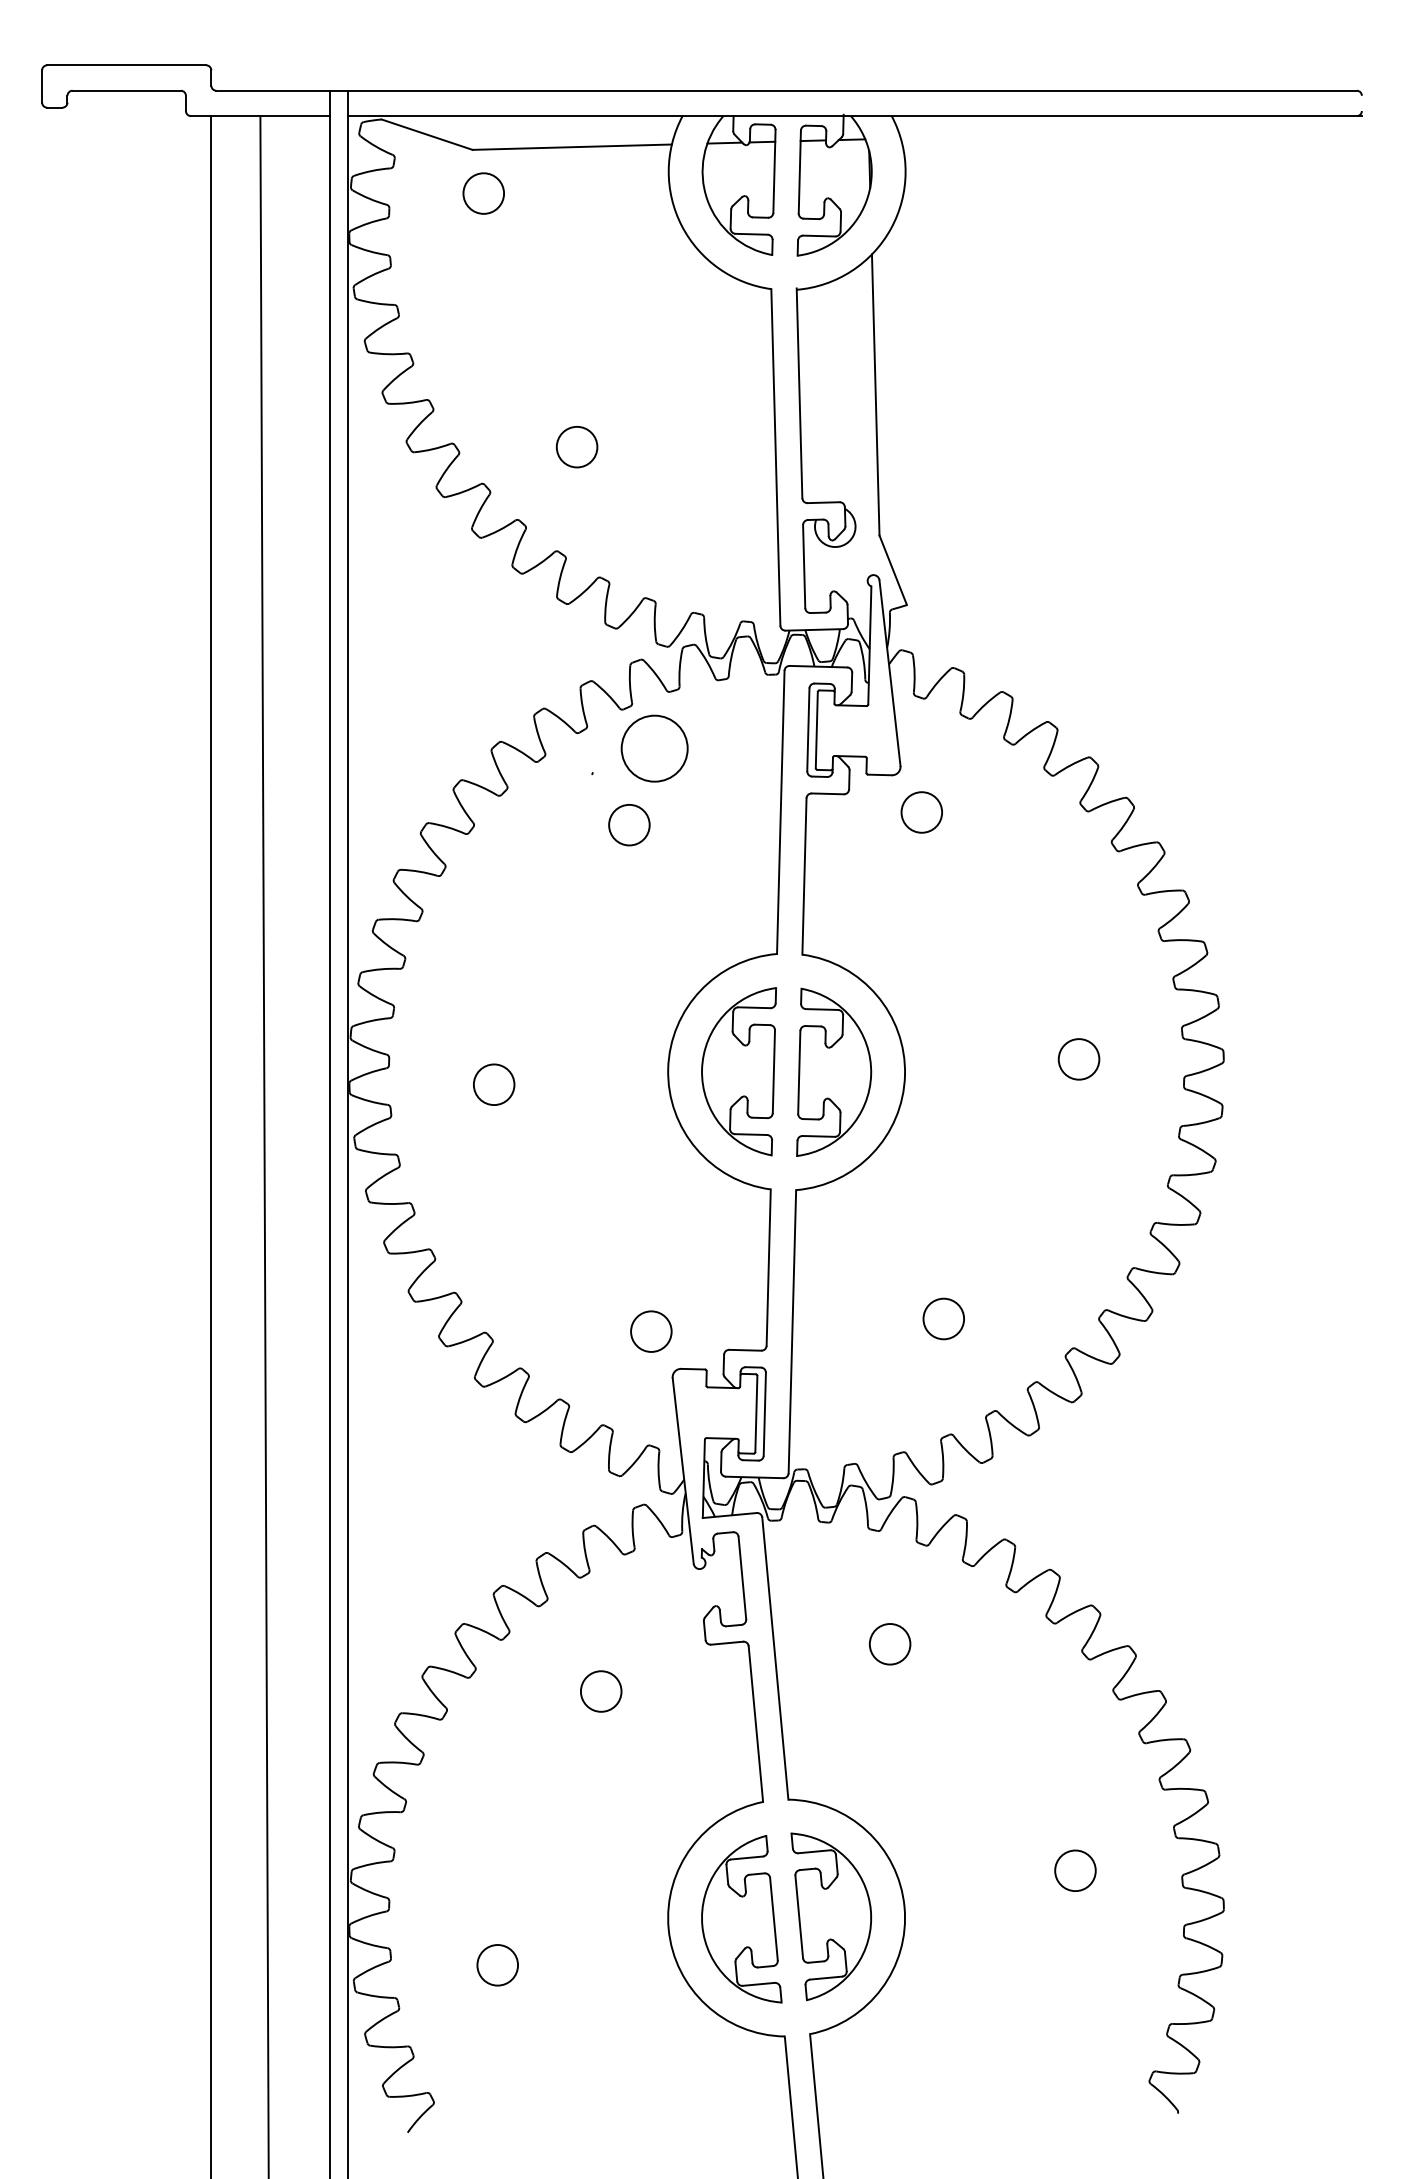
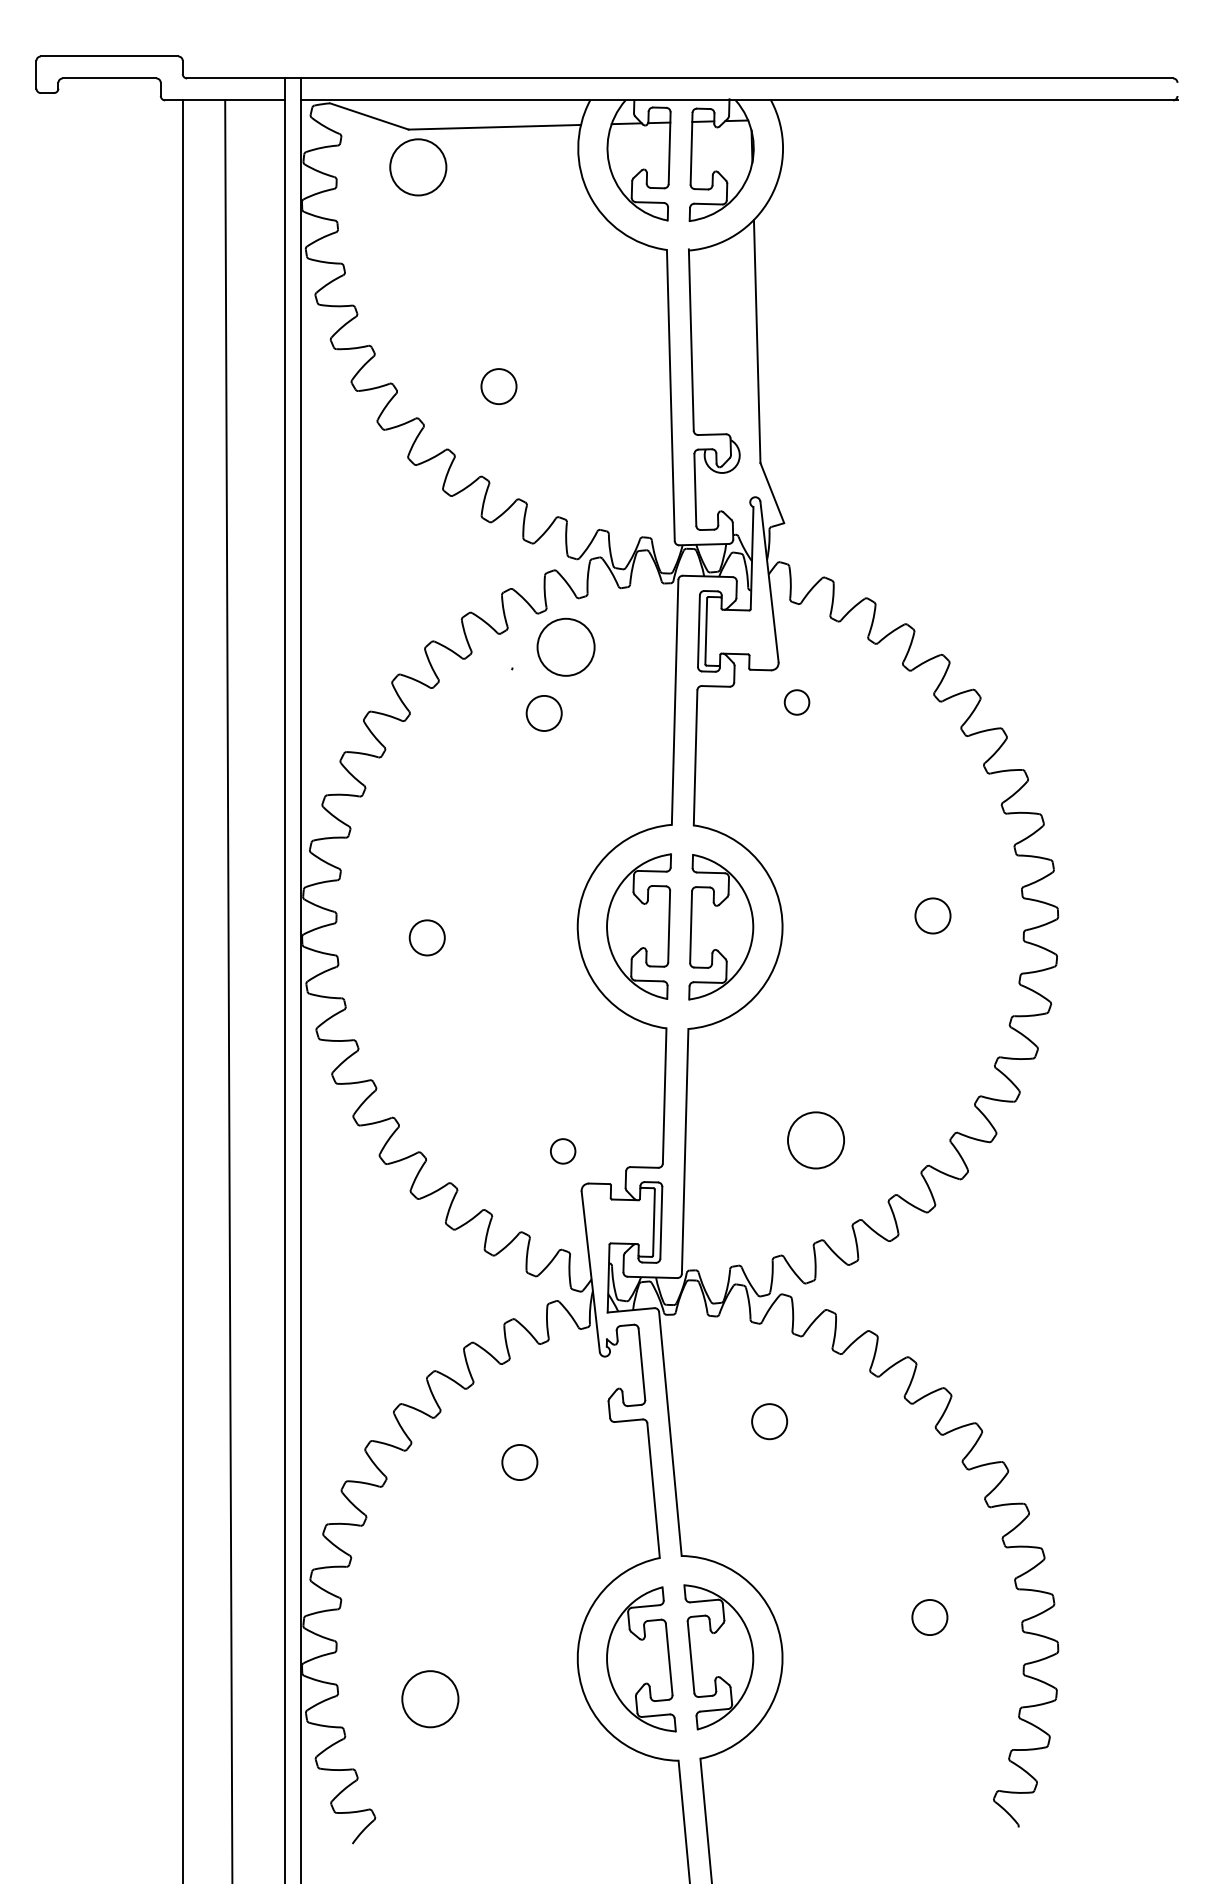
circle: (482, 192) -> (417, 166), size x1.6
circle: (921, 812) -> (796, 702), size x0.7
circle: (943, 1317) -> (815, 1139), size x1.6
circle: (650, 1331) -> (562, 1151), size x0.7
circle: (496, 1964) -> (429, 1698), size x1.6

